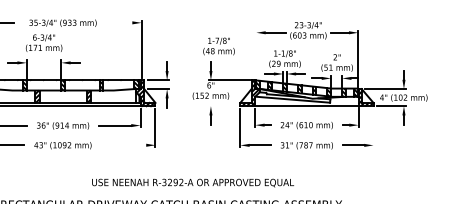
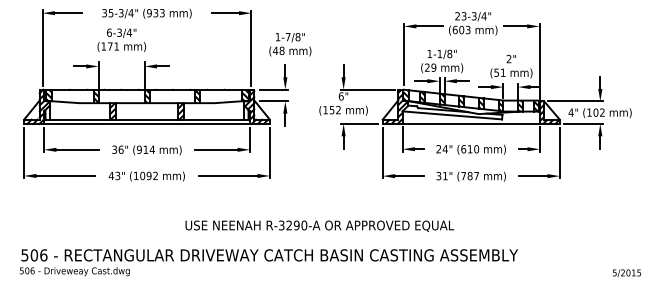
line: (122, 23) -> (225, 13), added
text: (219, 46) -> (290, 44), moved
line: (256, 53) -> (404, 54), added
line: (222, 105) -> (359, 123), added
line: (373, 128) -> (559, 153), added
line: (123, 144) -> (227, 175), added
text: (181, 182) -> (304, 225), R-3292-A -> R-3290-A

